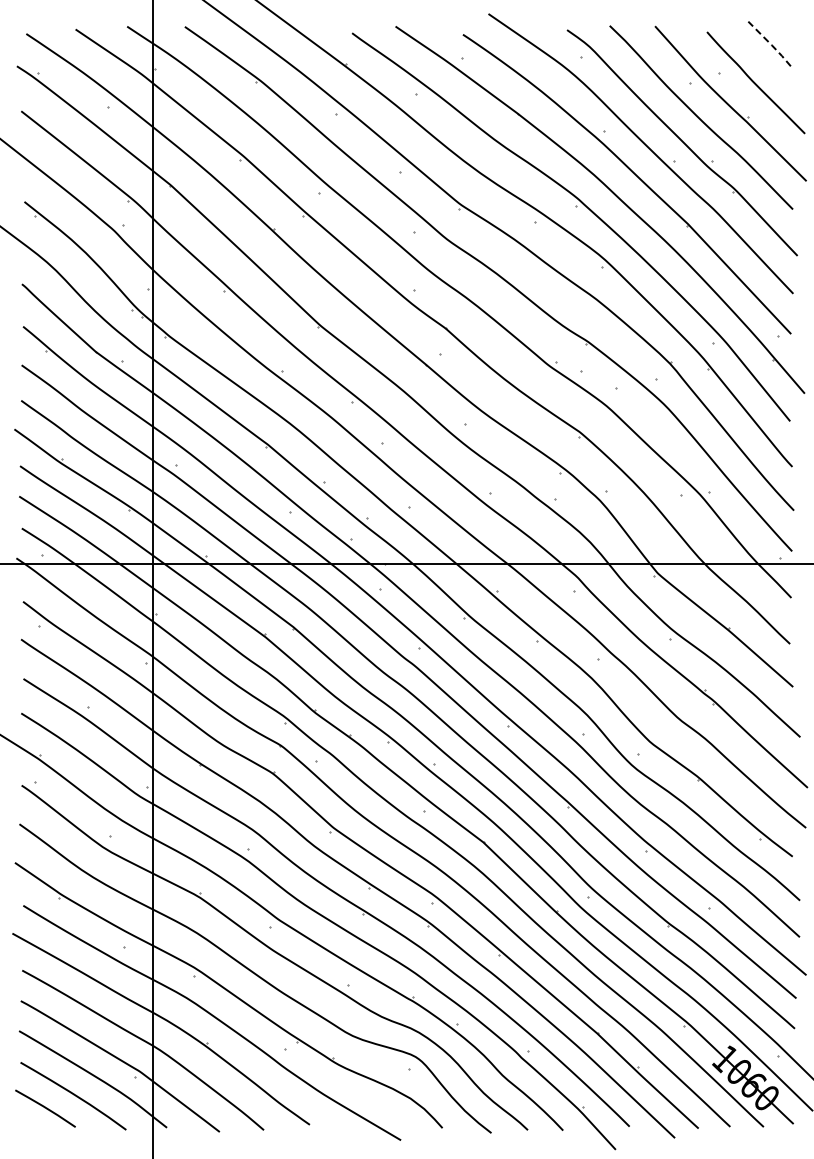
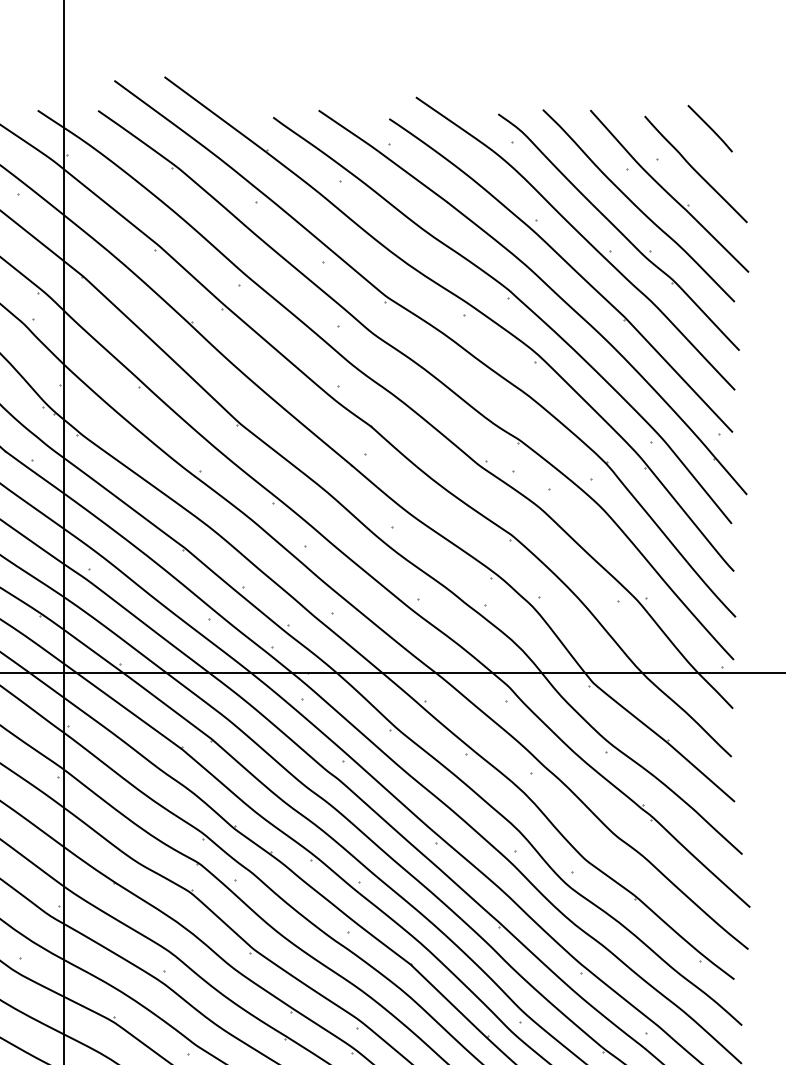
line: (770, 43) -> (711, 128), dashed -> solid

